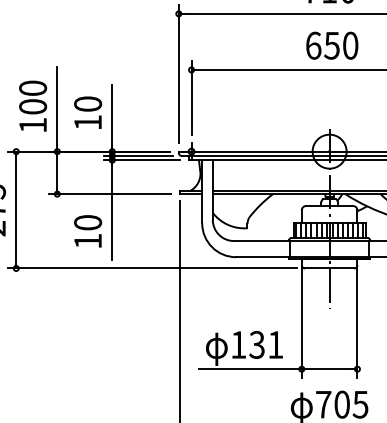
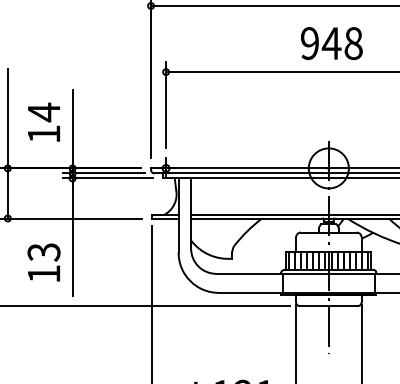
text: (332, 45) -> (332, 43), 650 -> 948
text: (88, 103) -> (44, 111), 10 -> 14
text: (87, 222) -> (43, 251), 10 -> 13

